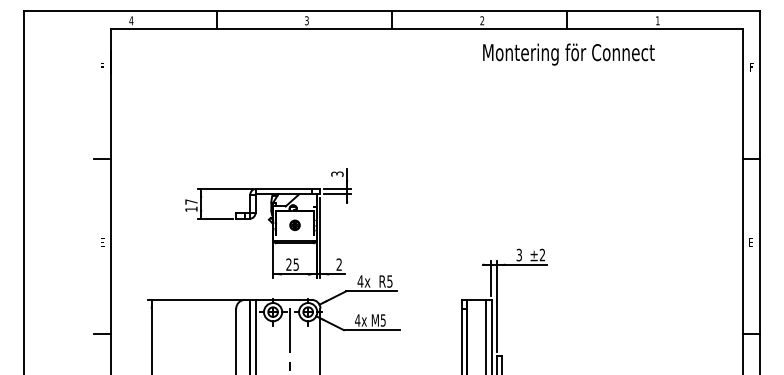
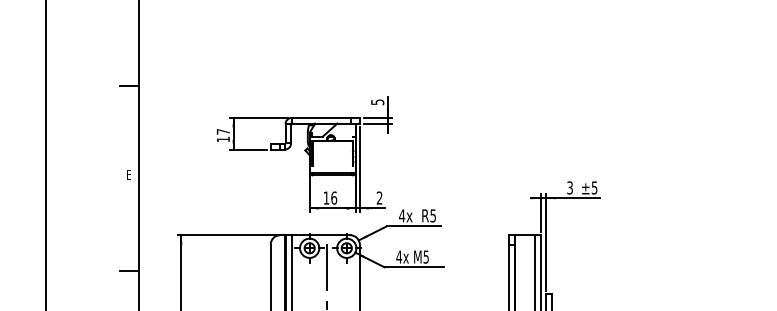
text: (336, 173) -> (376, 101), 3 -> 5
part: (294, 224) -> (332, 155), removed
text: (542, 254) -> (594, 187), ±2 -> ±5
text: (292, 264) -> (330, 197), 25 -> 16

